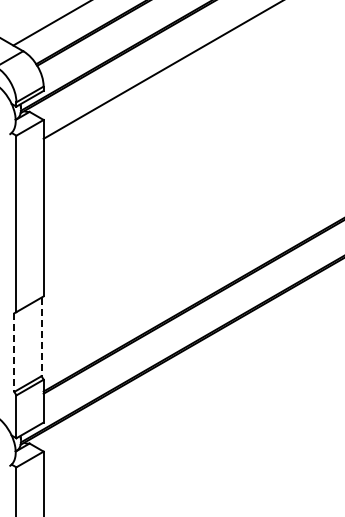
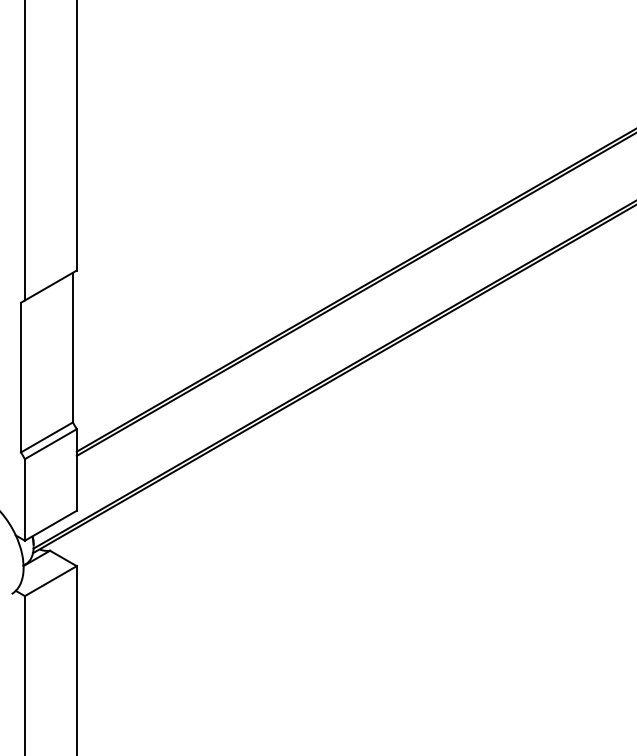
line: (41, 337) -> (72, 348), dashed -> solid
line: (14, 353) -> (21, 379), dashed -> solid

